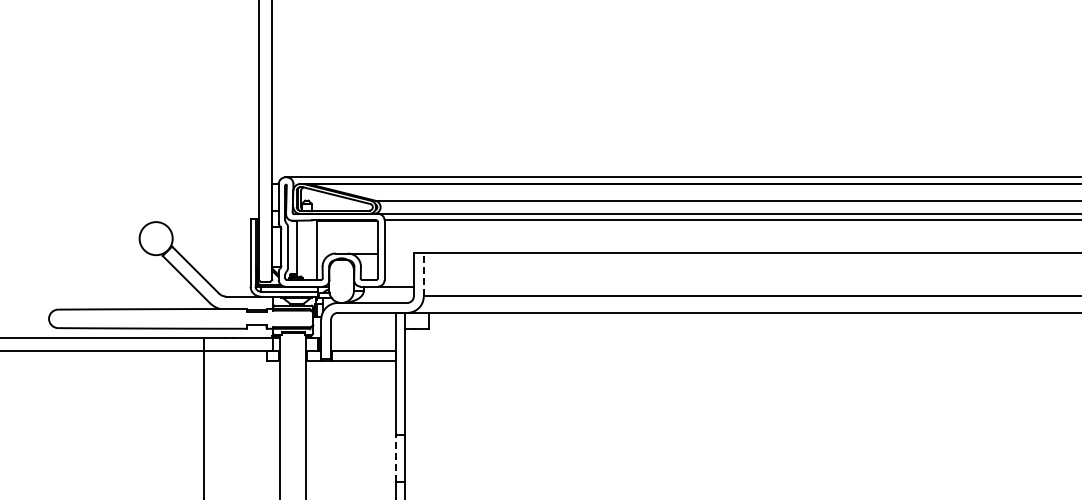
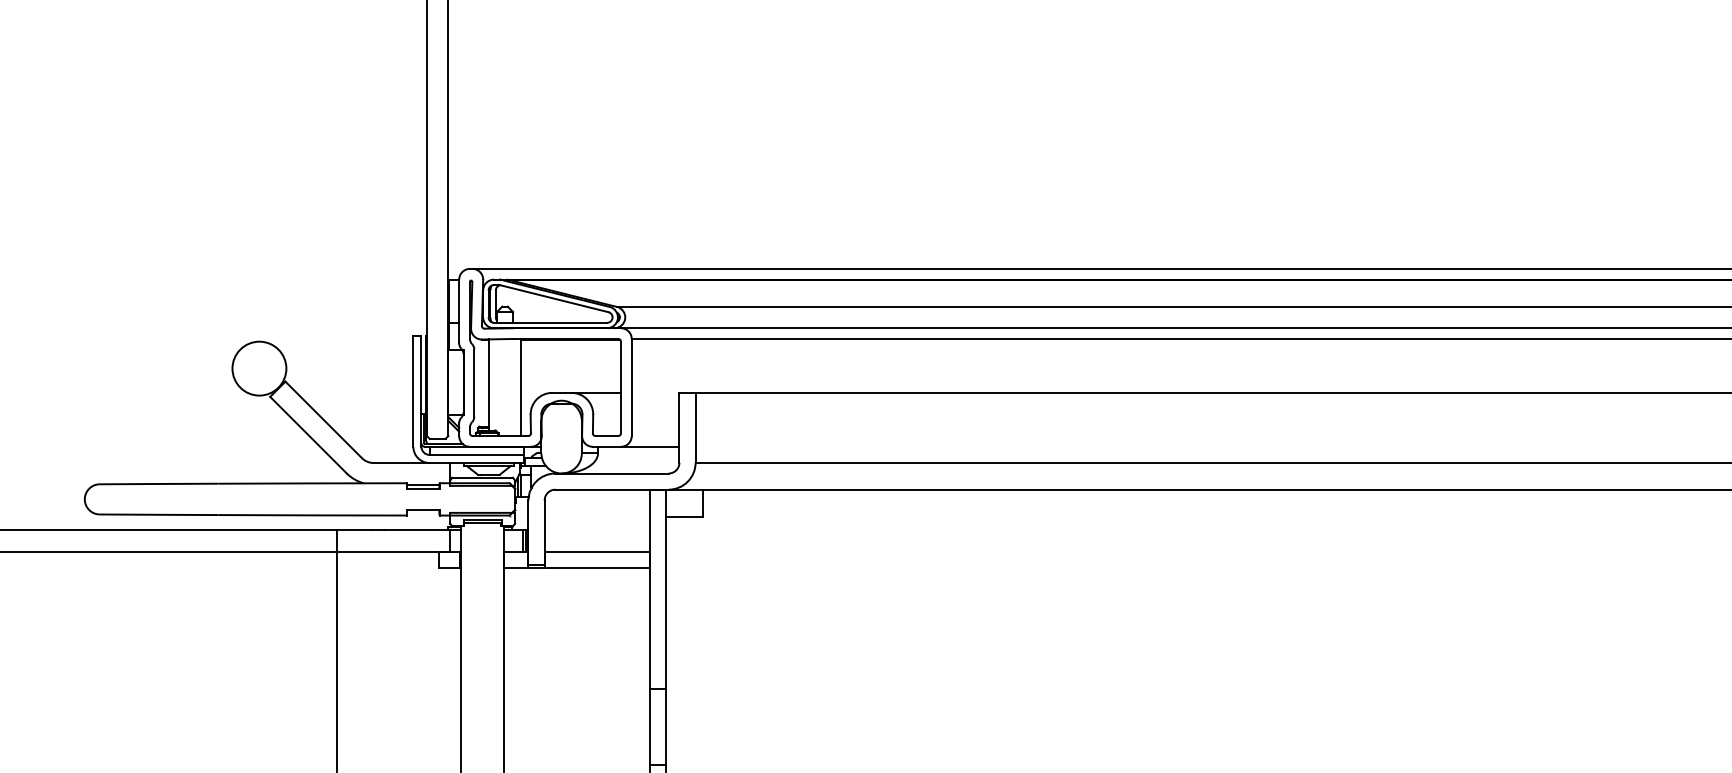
line: (423, 274) -> (695, 427), dashed -> solid
line: (395, 457) -> (649, 725), dashed -> solid

